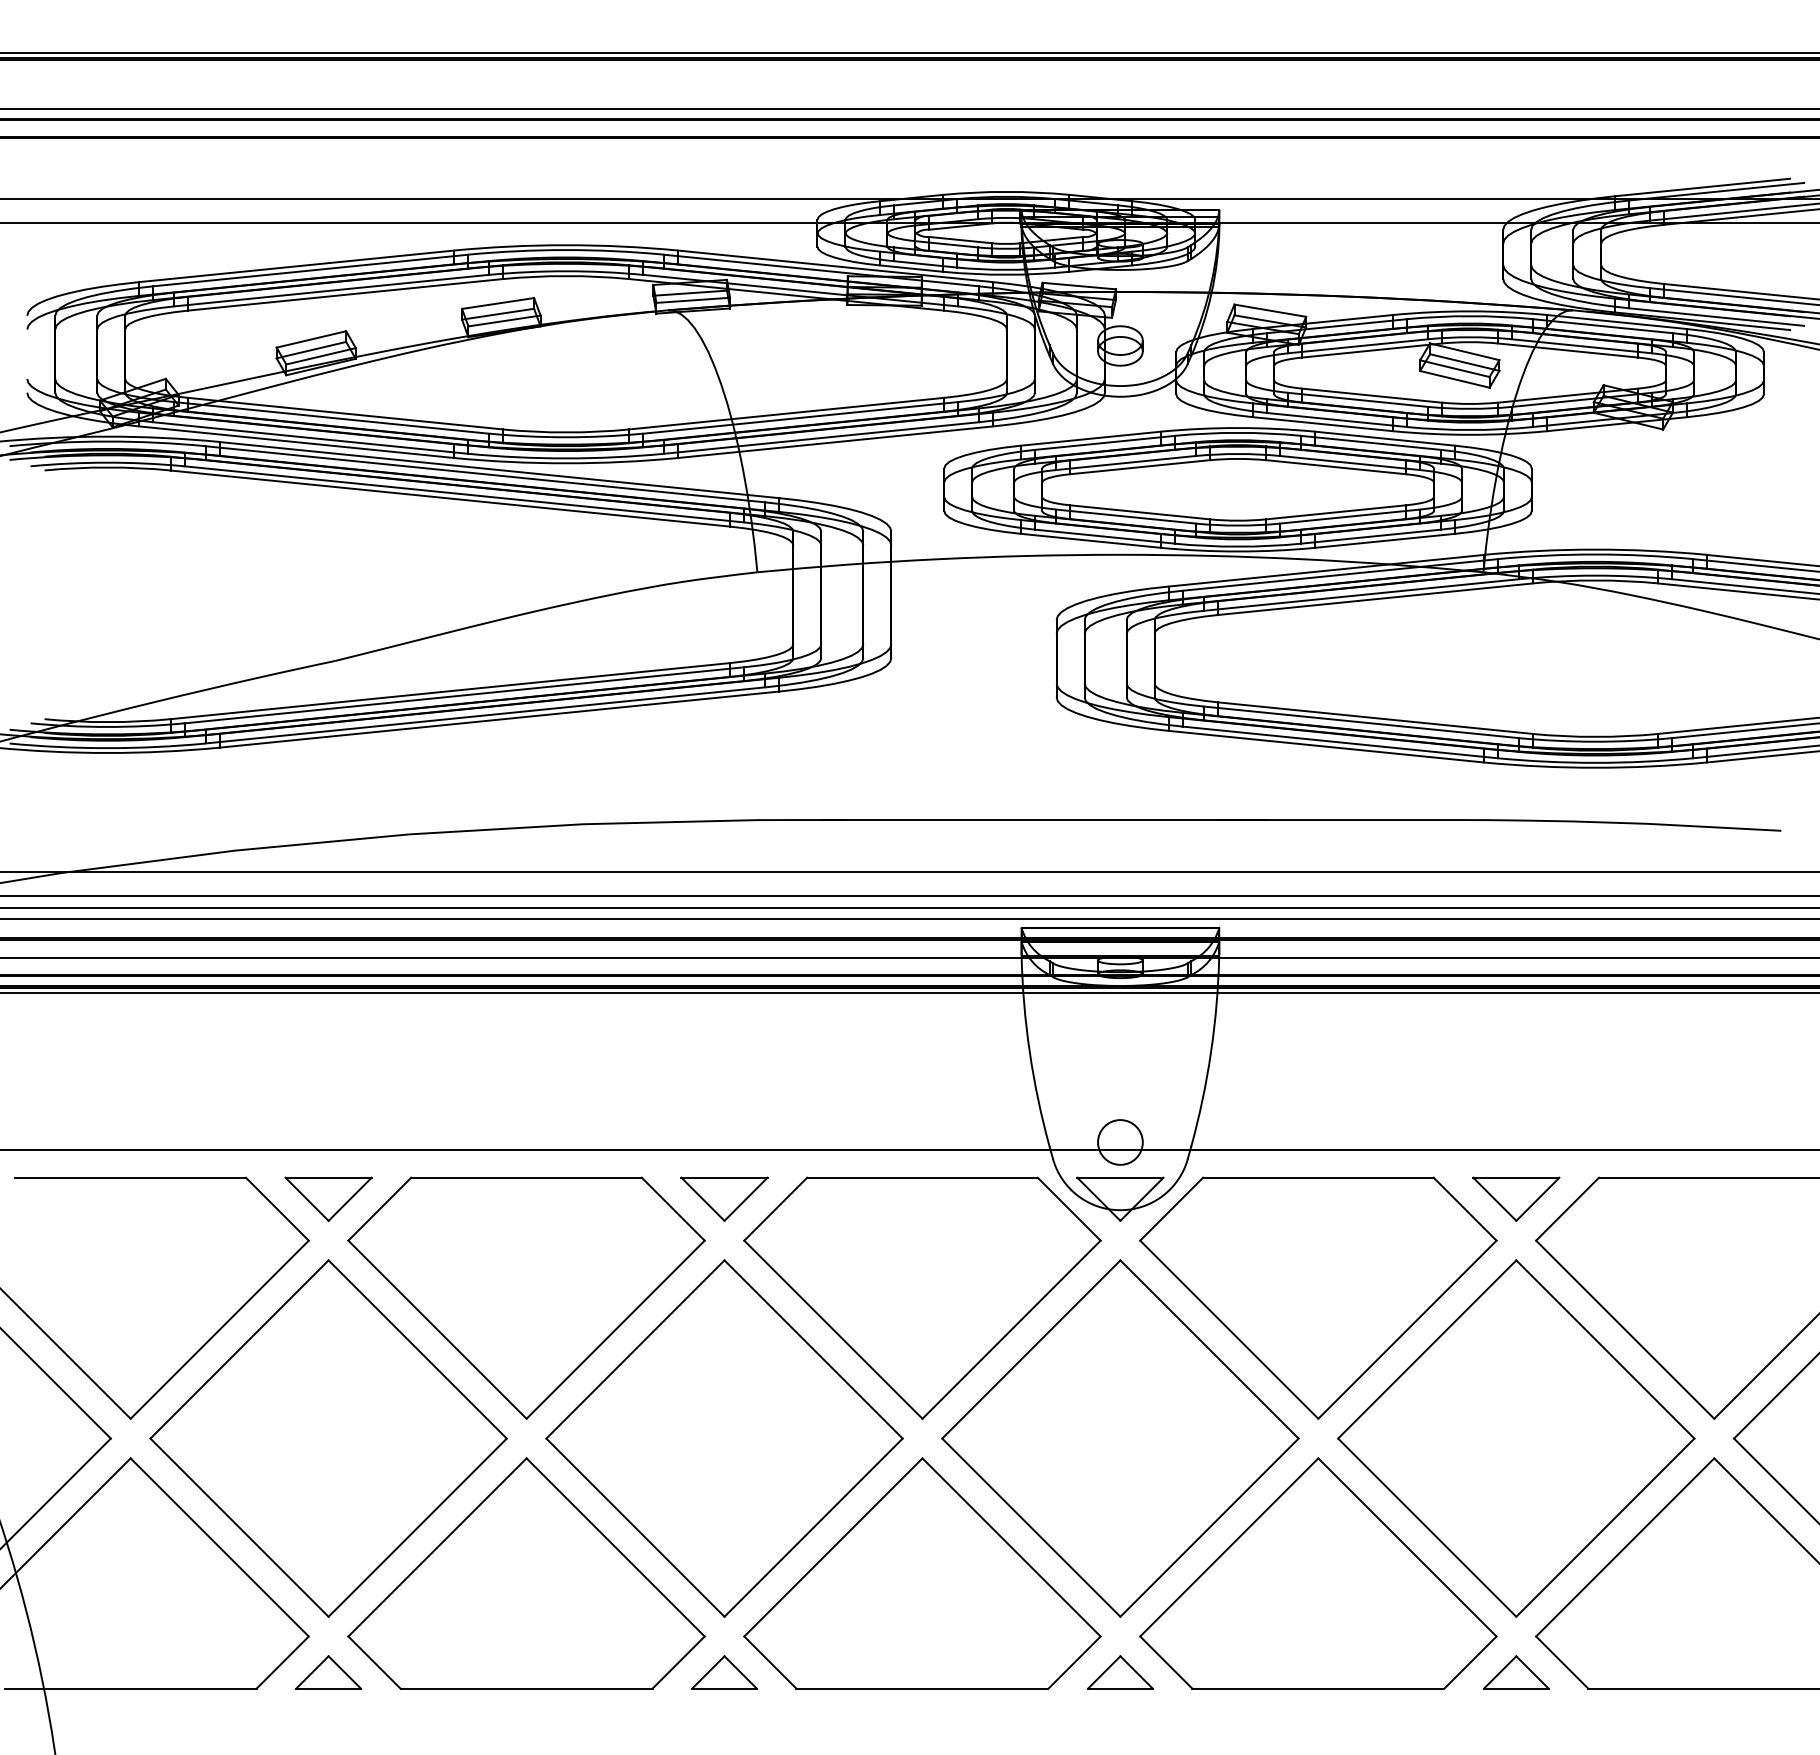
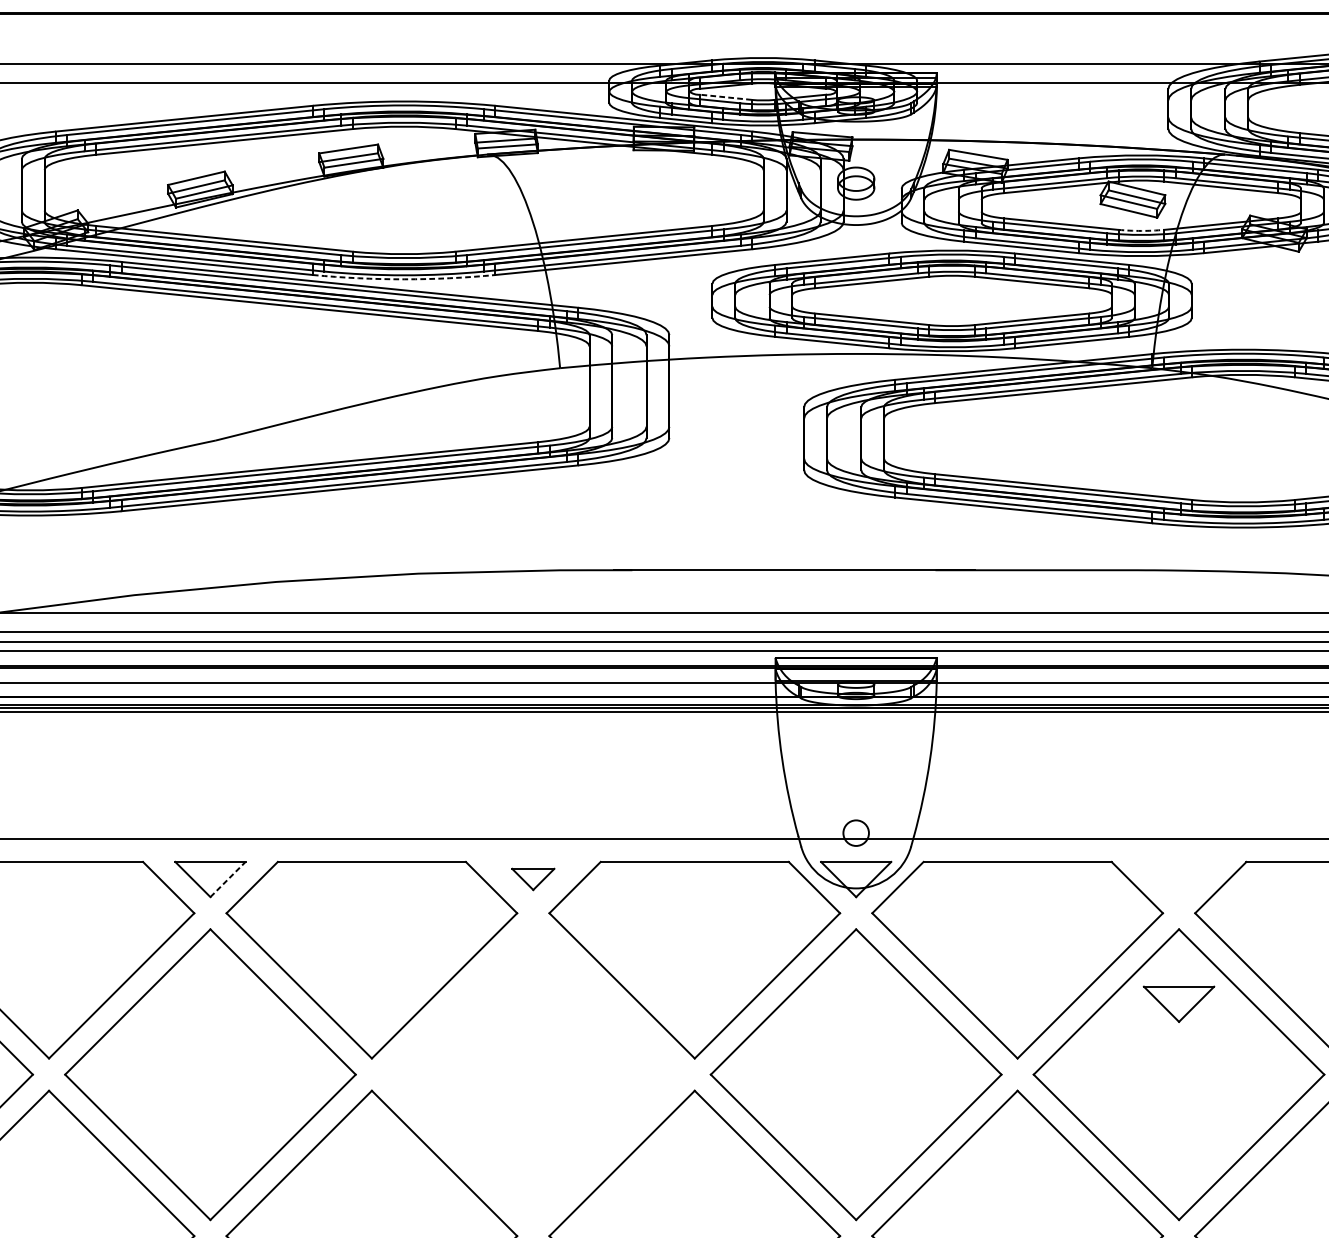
line: (960, 240) -> (725, 97), solid -> dashed
arc: (1470, 403) -> (1141, 230), solid -> dashed
arc: (566, 463) -> (404, 279), solid -> dashed
circle: (1120, 1142) -> (856, 833), size x0.7
line: (350, 1198) -> (228, 878), solid -> dashed
part: (724, 1198) -> (533, 878), size x0.6
part: (1516, 1198) -> (1179, 1003), moved
part: (724, 1438) -> (533, 1074), removed

